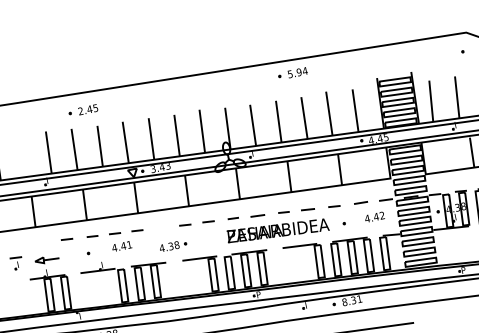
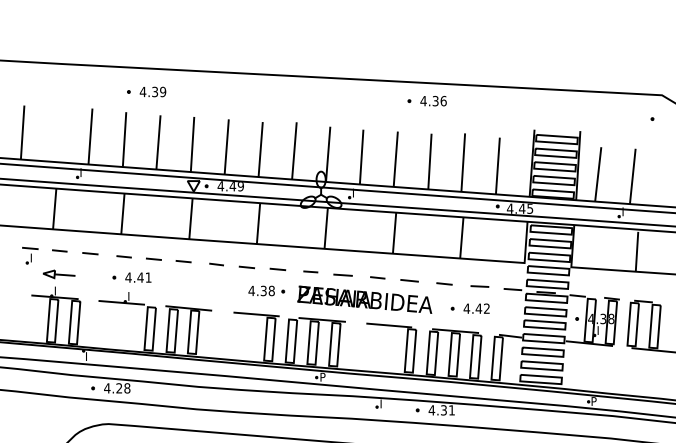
text: (297, 72) -> (433, 100), 5.94 -> 4.36
text: (87, 109) -> (152, 91), 2.45 -> 4.39
text: (160, 167) -> (230, 186), 3.43 -> 4.49
text: (374, 217) -> (476, 308), moved
line: (162, 227) -> (216, 264), added
line: (43, 241) -> (59, 250), added
part: (172, 245) -> (266, 290), moved
text: (122, 246) -> (138, 277), moved
part: (17, 262) -> (30, 255), moved
text: (344, 302) -> (431, 410), 8.31 -> 4.31

